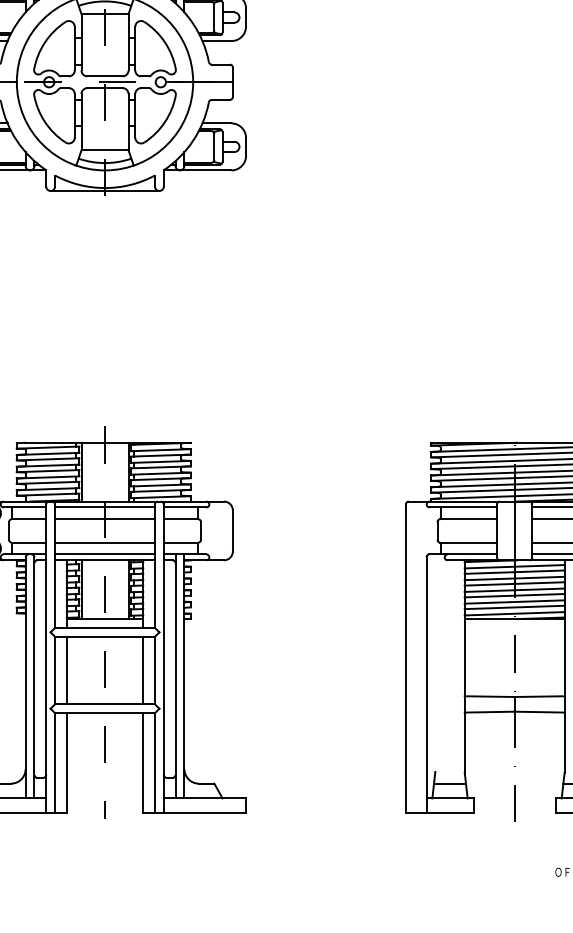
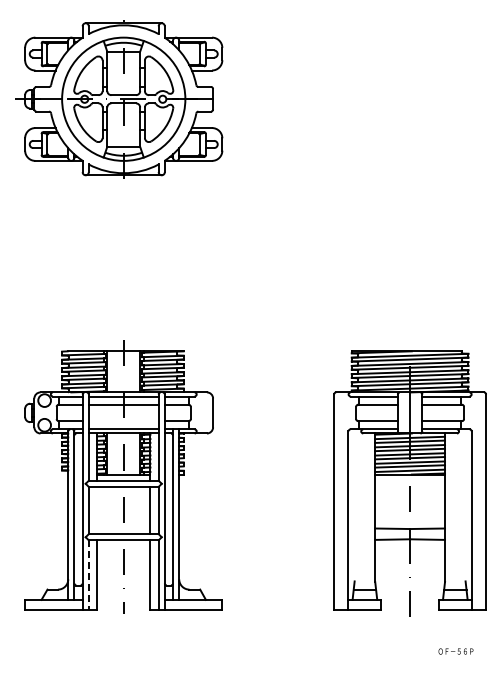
line: (104, 543) -> (123, 421), removed
line: (67, 670) -> (97, 510), removed
line: (54, 763) -> (88, 575), solid -> dashed

